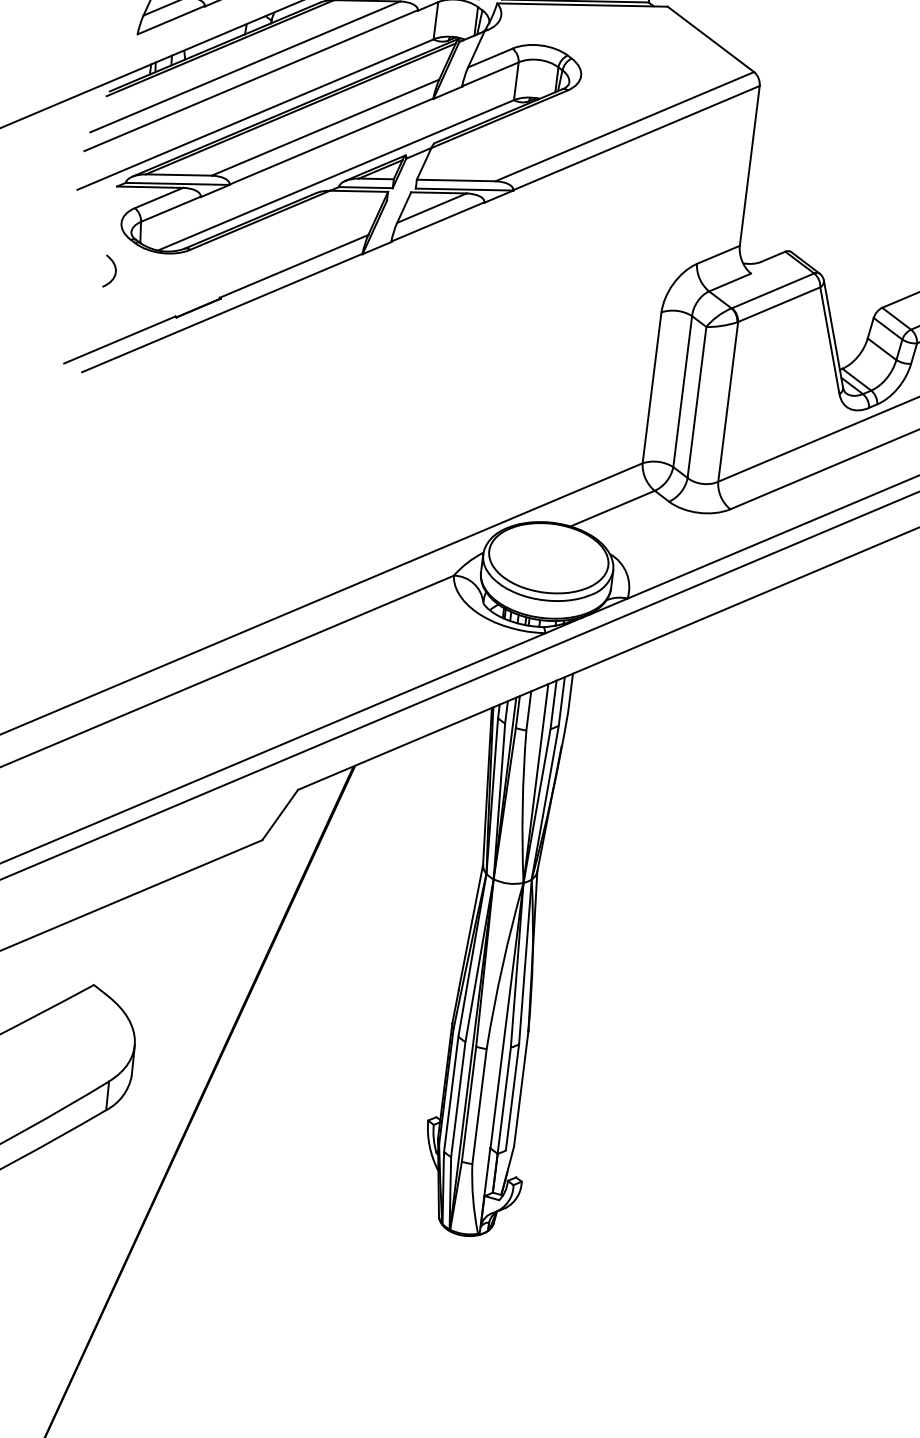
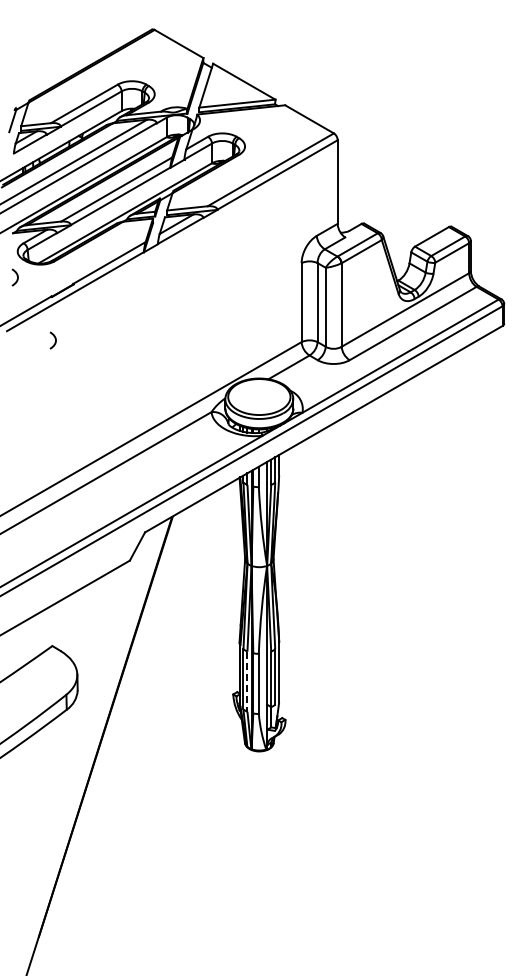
curve: (171, 397) -> (54, 338), added
line: (458, 1101) -> (247, 682), solid -> dashed

